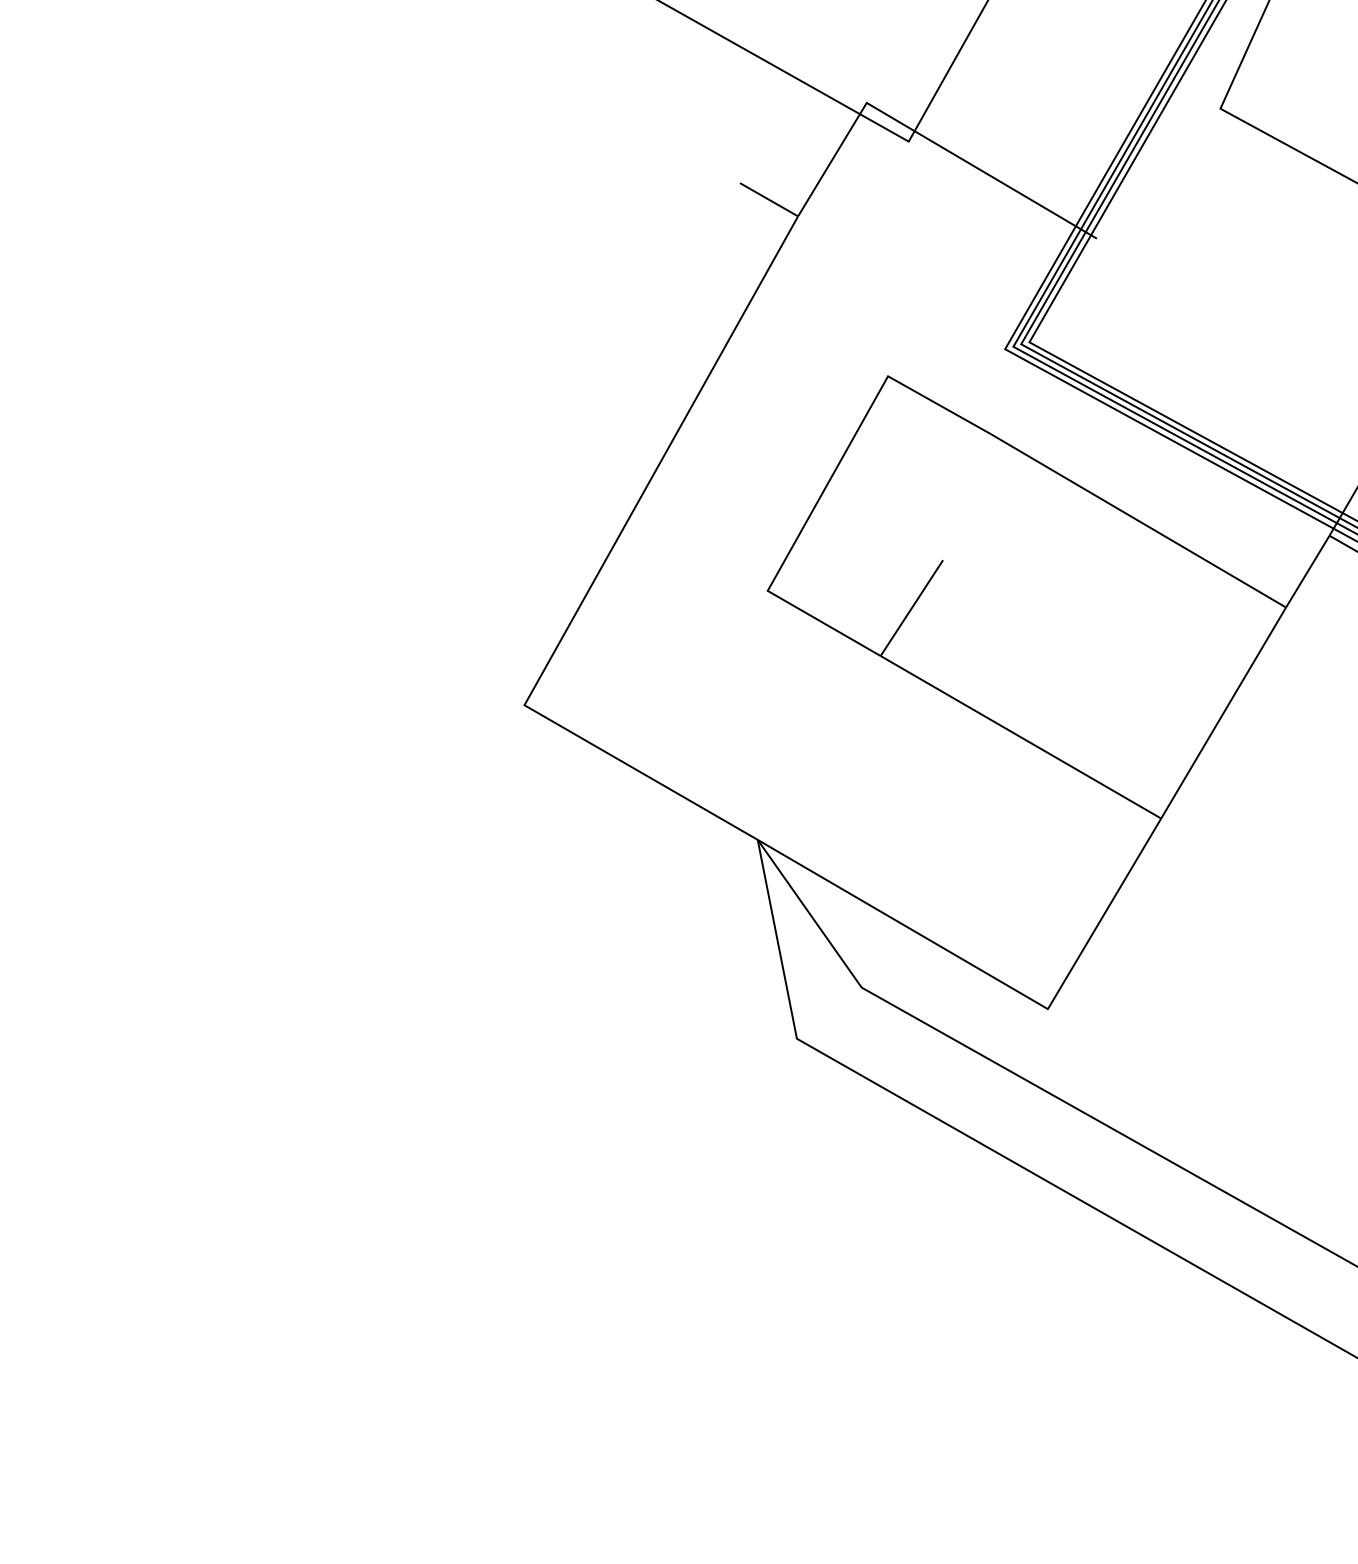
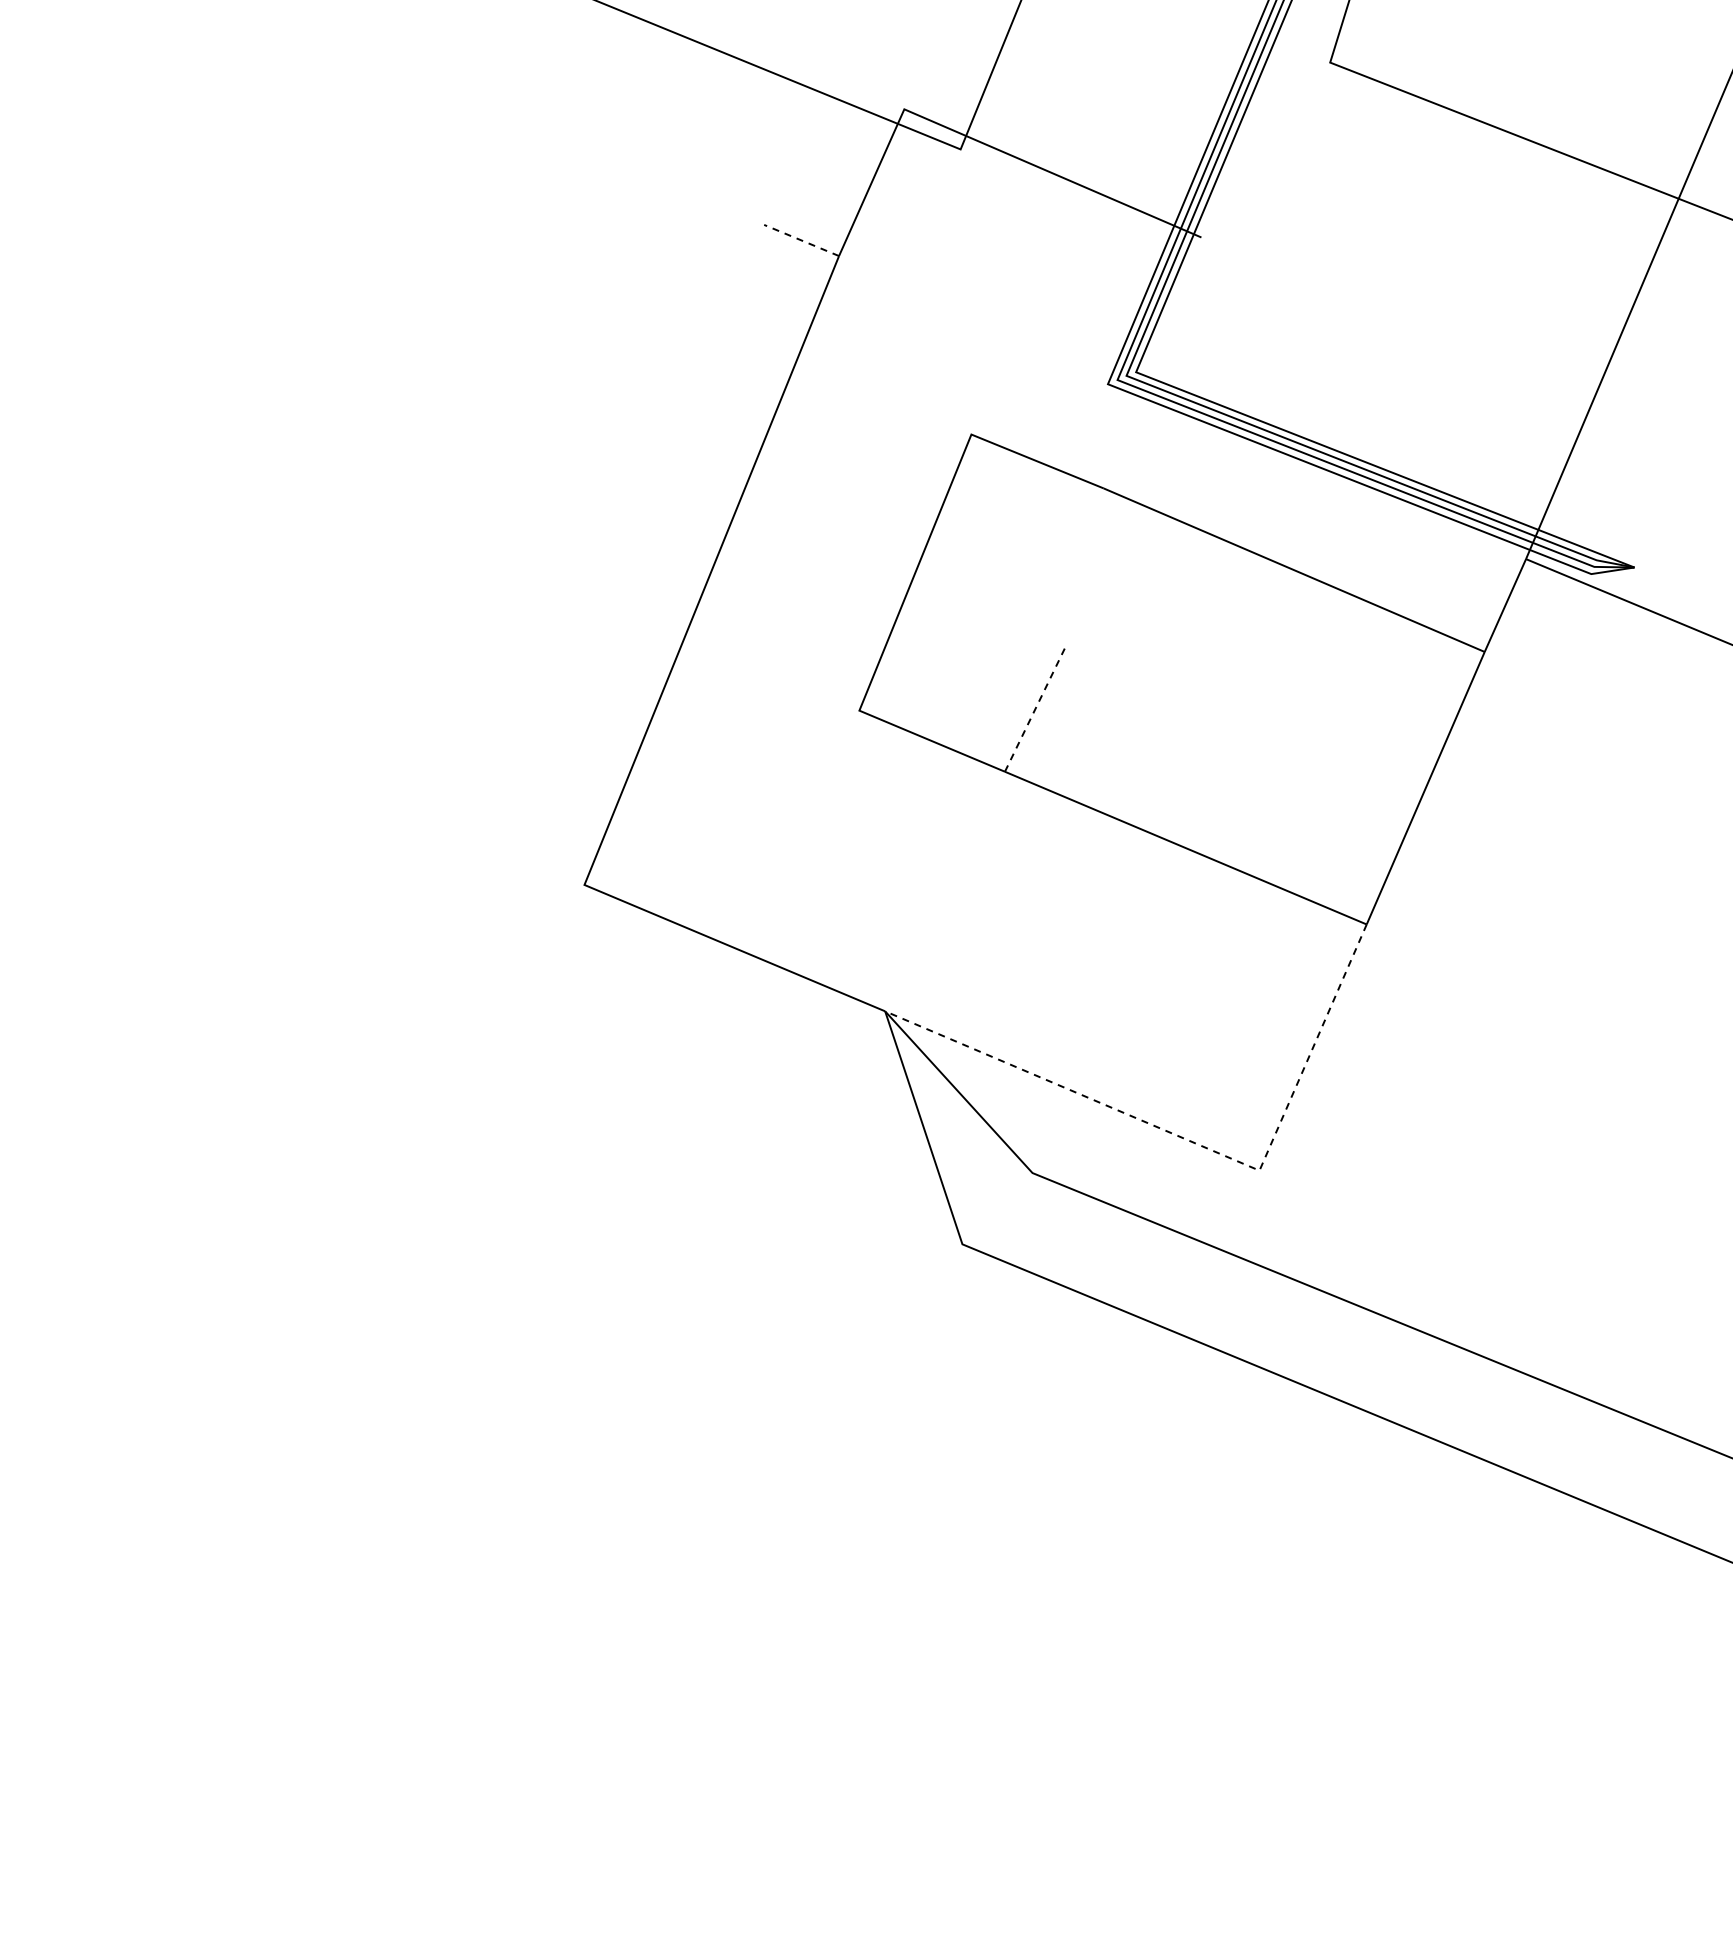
line: (768, 199) -> (801, 240), solid -> dashed
line: (912, 608) -> (1035, 709), solid -> dashed
line: (999, 980) -> (1196, 1143), solid -> dashed

